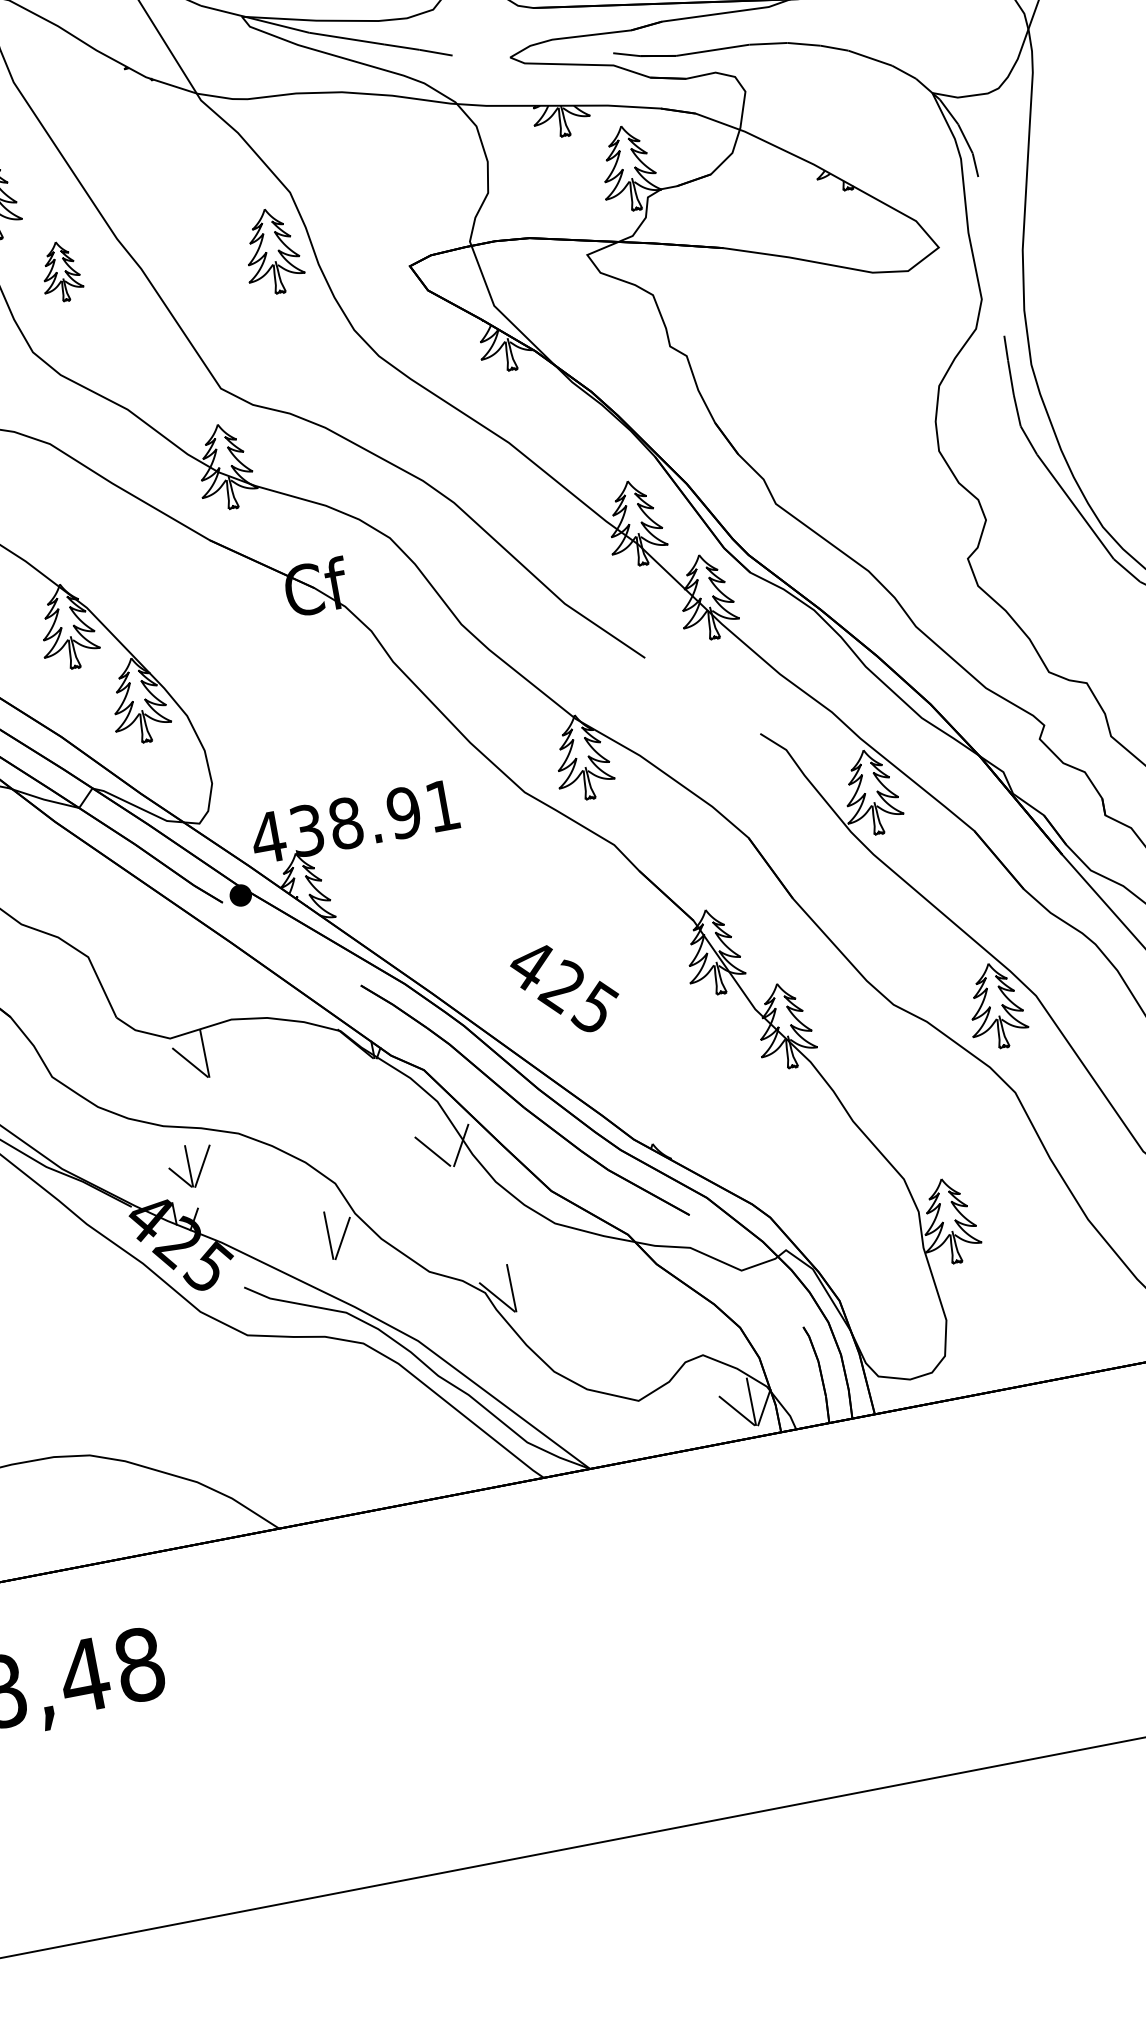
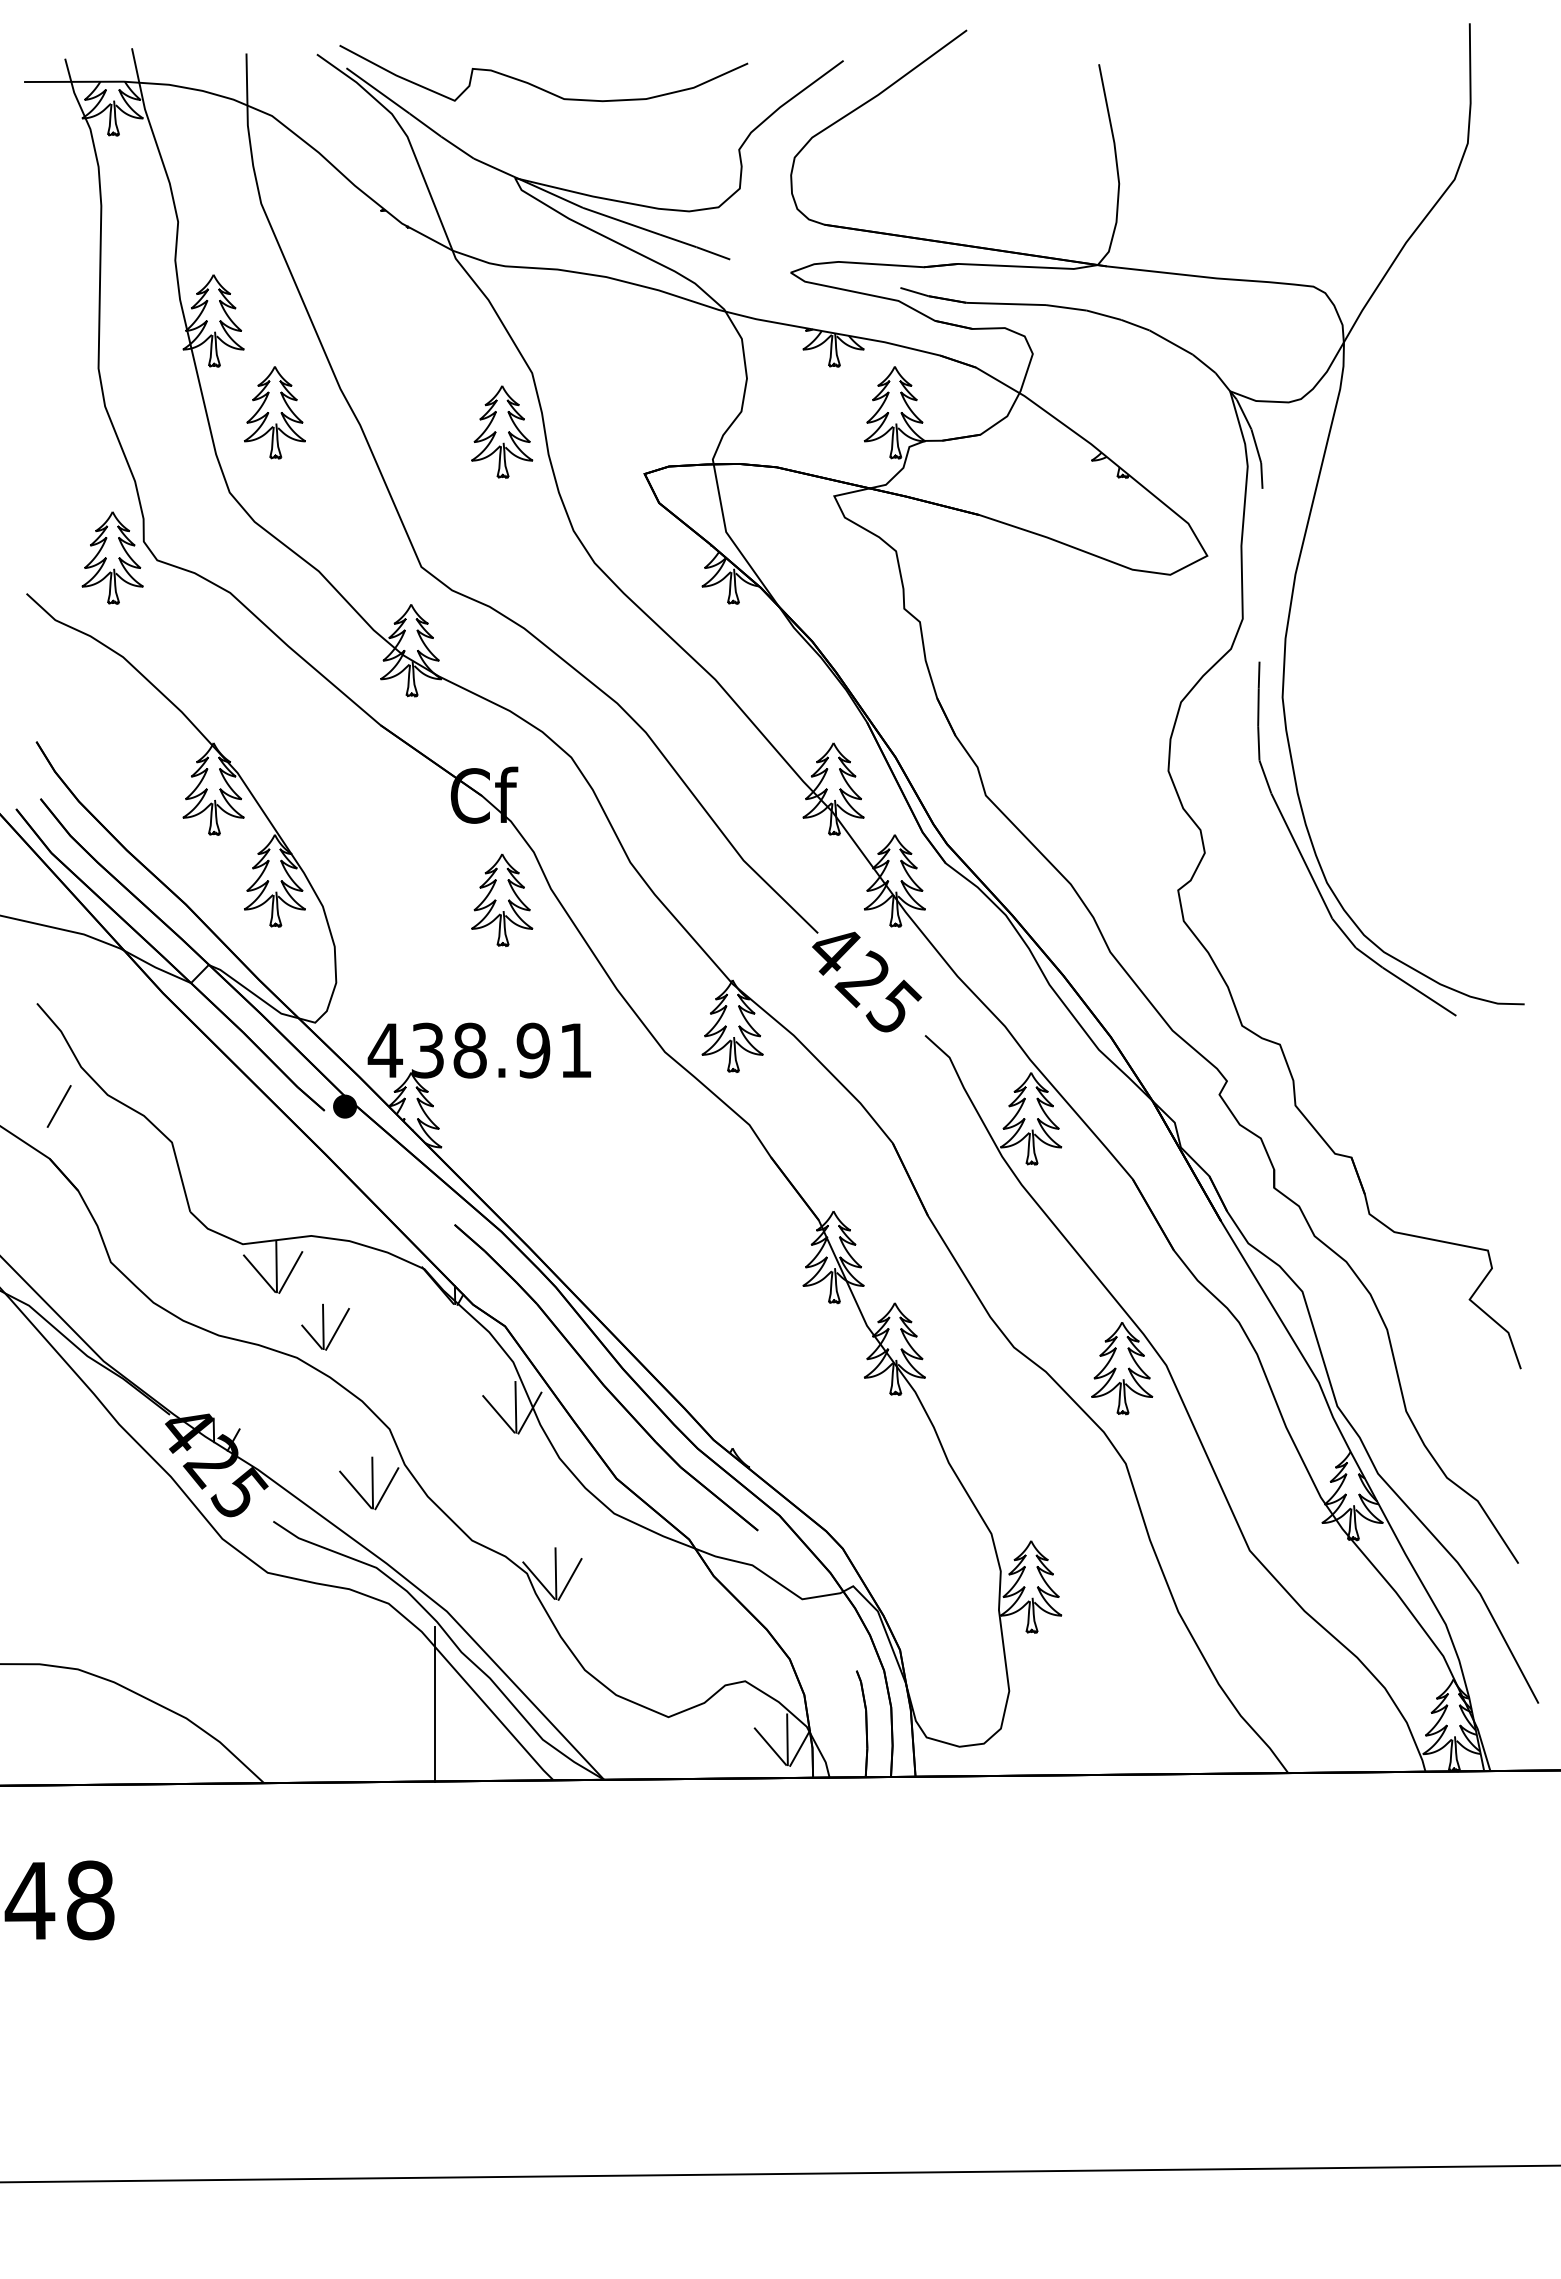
part: (60, 271) -> (274, 412), size x1.43
part: (350, 679) -> (502, 899), added
text: (566, 988) -> (867, 981), moved
line: (218, 1056) -> (290, 1272), added
line: (446, 1142) -> (515, 1407), added
part: (190, 1165) -> (325, 1326), moved
line: (314, 1244) -> (355, 1489), added
line: (525, 1291) -> (569, 1579), added
line: (423, 1428) -> (435, 1704), added

